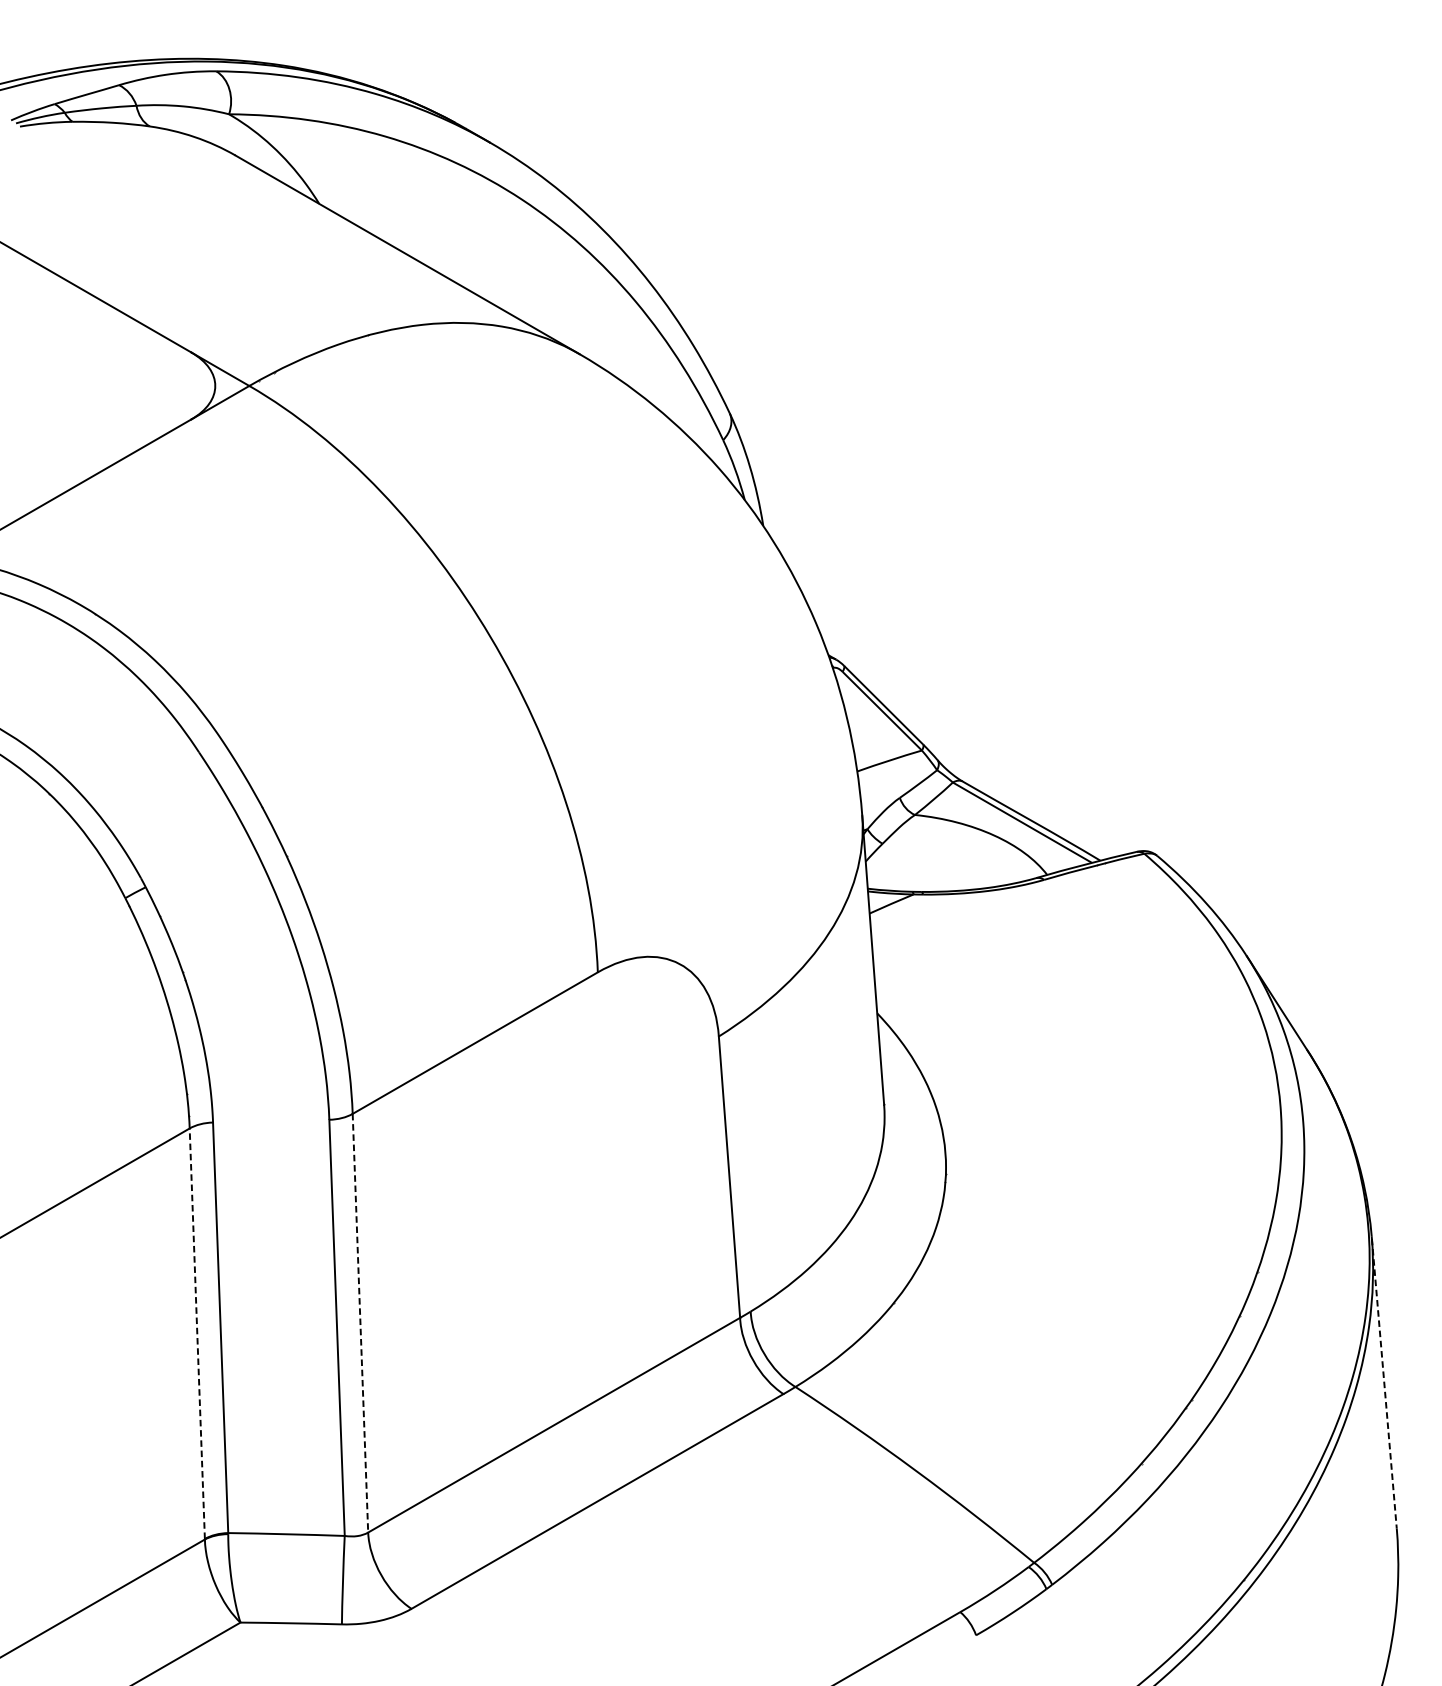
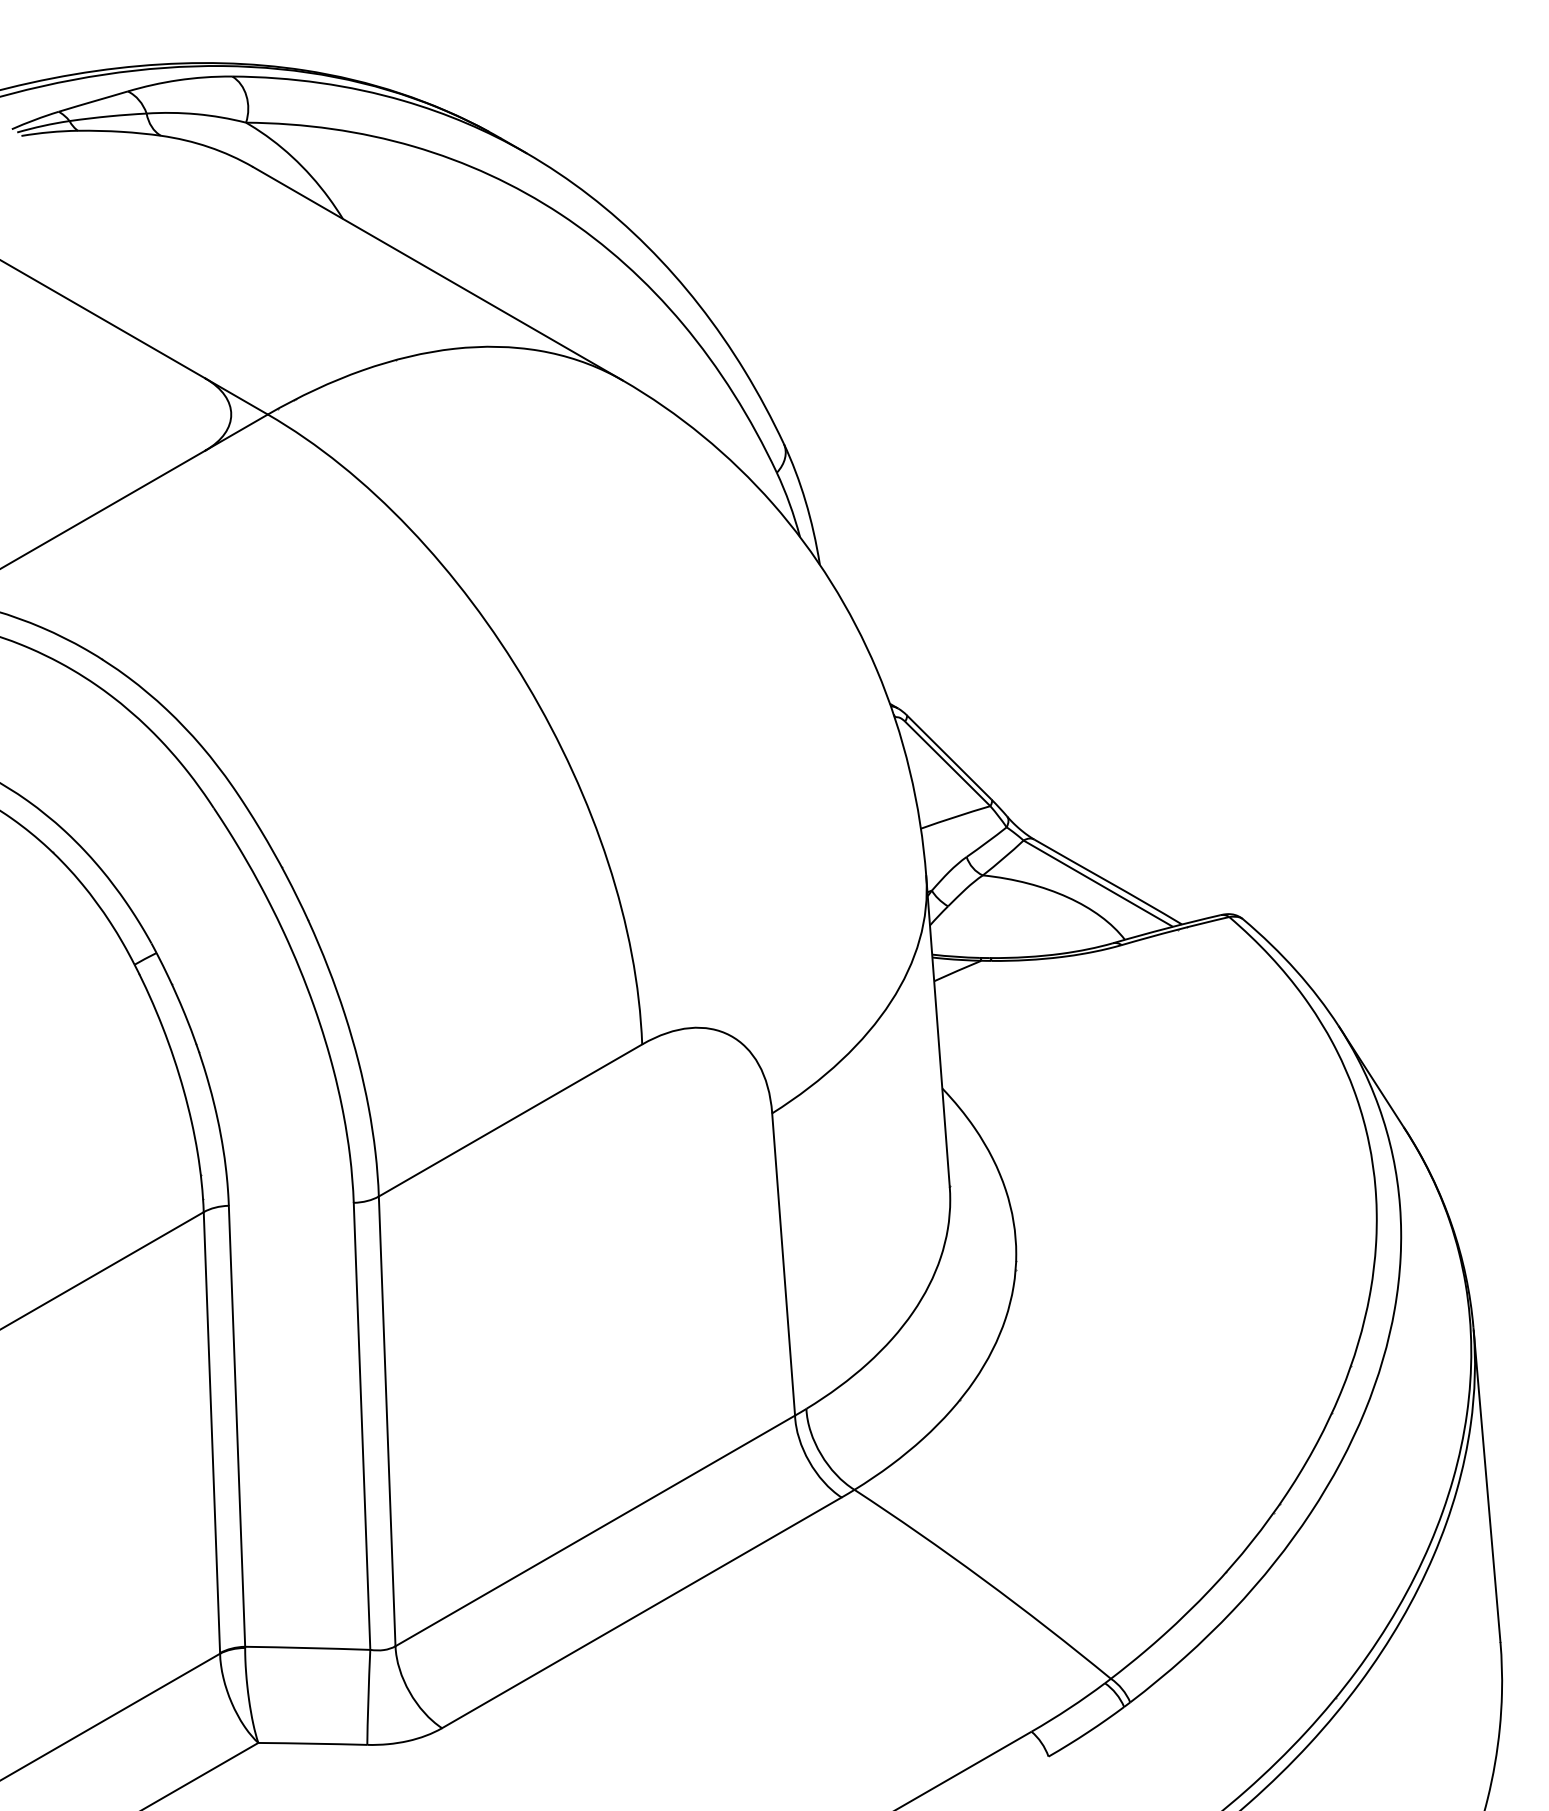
line: (360, 1323) -> (387, 1421), dashed -> solid
line: (196, 1333) -> (211, 1432), dashed -> solid
line: (1384, 1383) -> (1487, 1486), dashed -> solid

